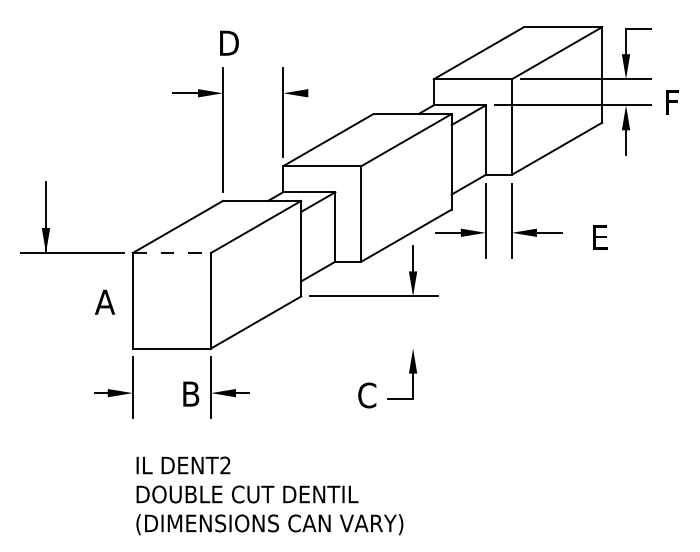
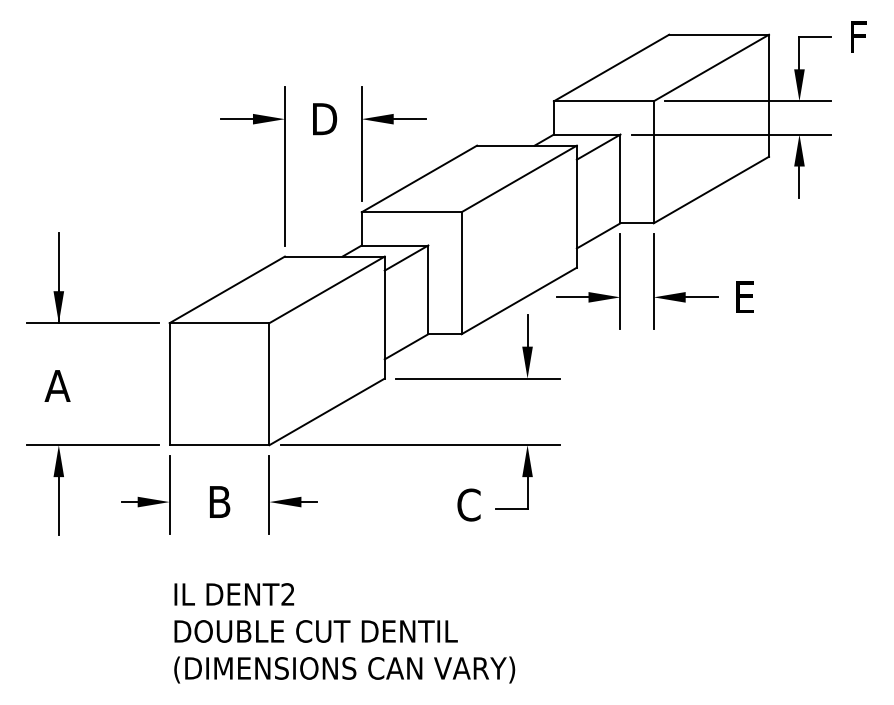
text: (229, 42) -> (325, 118), moved
line: (320, 93) -> (409, 119), added
text: (672, 102) -> (858, 37), moved
text: (600, 237) -> (745, 296), moved
line: (172, 253) -> (220, 323), dashed -> solid
text: (105, 301) -> (58, 385), moved
line: (328, 348) -> (419, 445), added
part: (49, 373) -> (63, 476), added
text: (191, 393) -> (220, 501), moved

